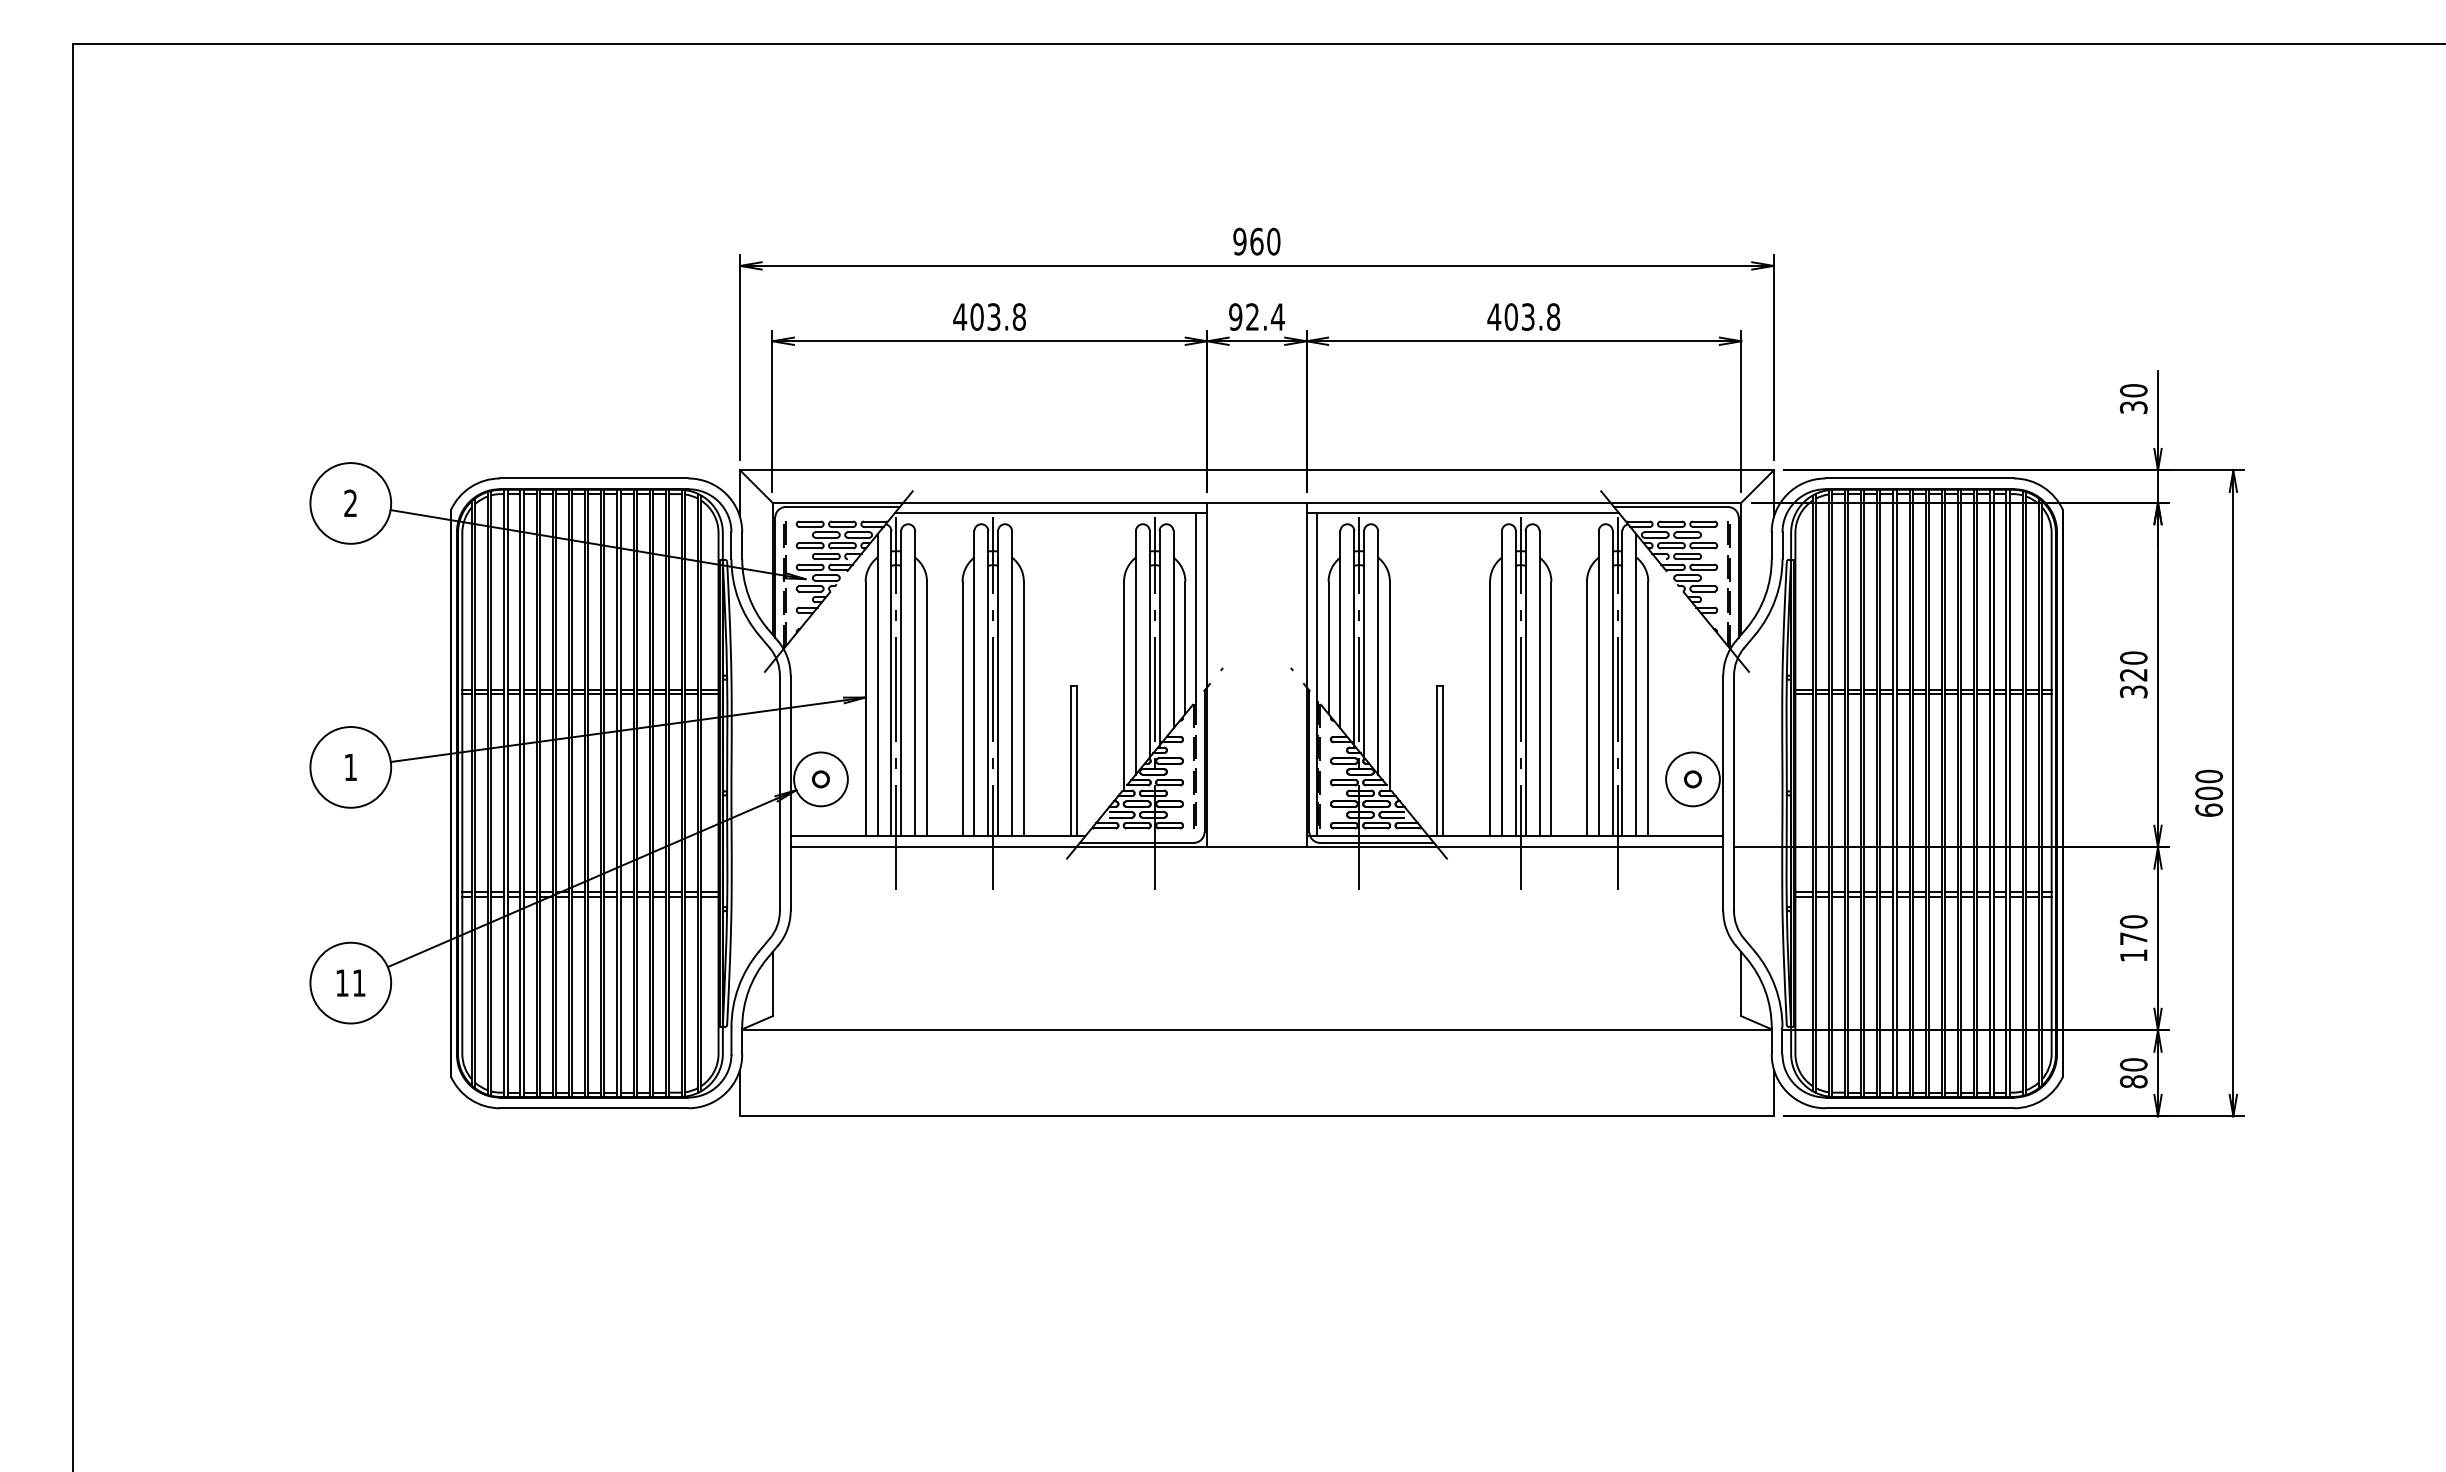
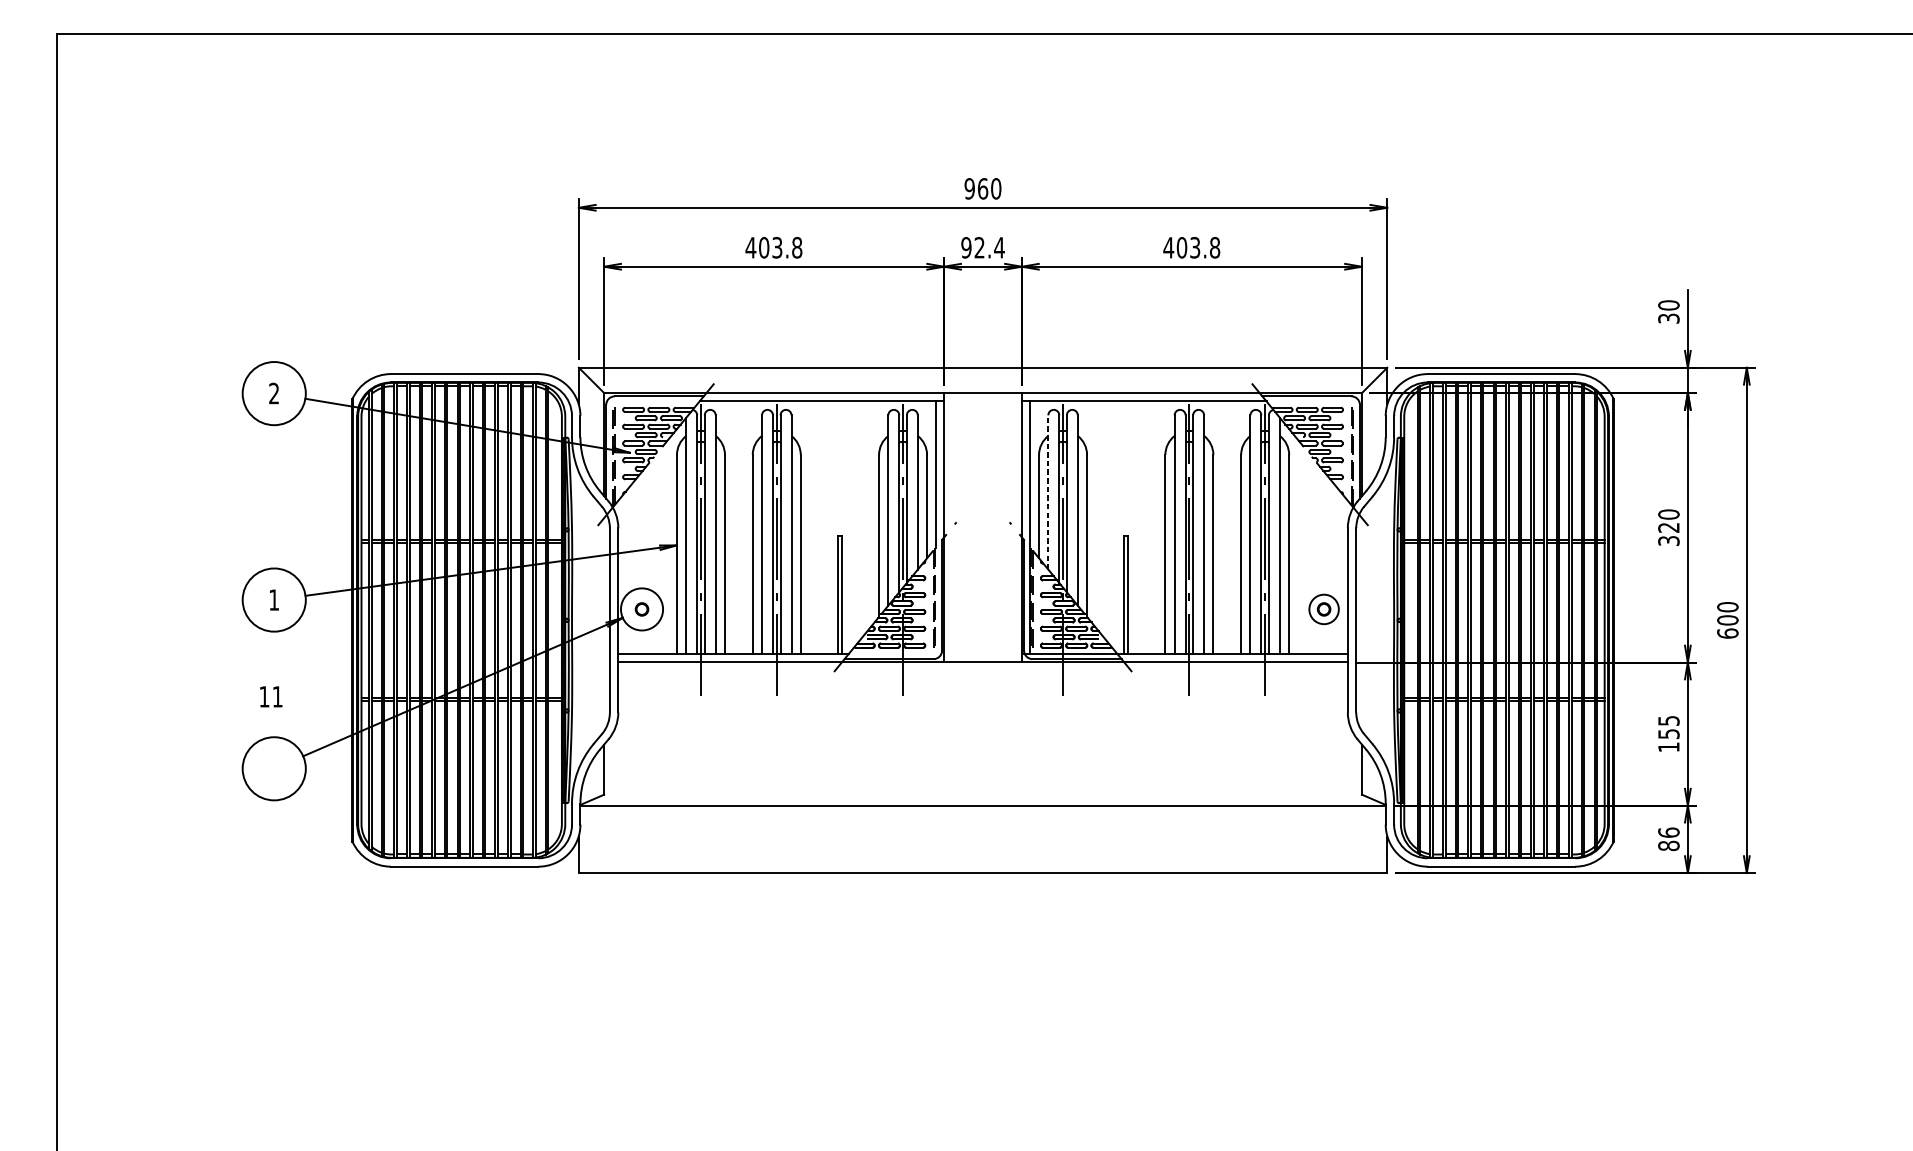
line: (1340, 629) -> (1048, 492), solid -> dashed
circle: (1692, 779) -> (1323, 609), size x0.7
text: (2133, 930) -> (1668, 727), 170 -> 155
text: (350, 982) -> (270, 696), moved
text: (2133, 1064) -> (1668, 832), 80 -> 86

